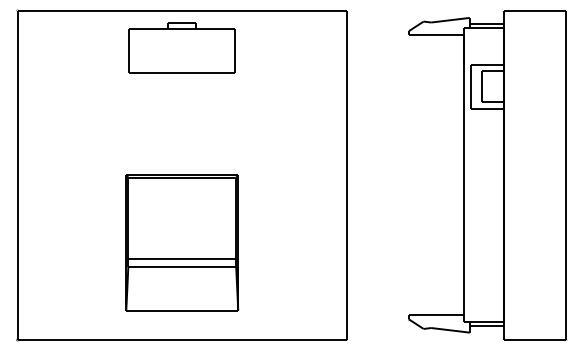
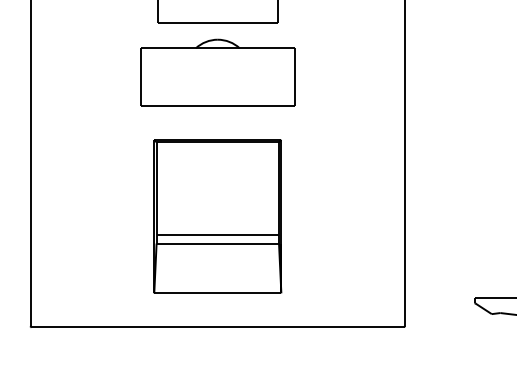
part: (181, 116) -> (216, 72), added

